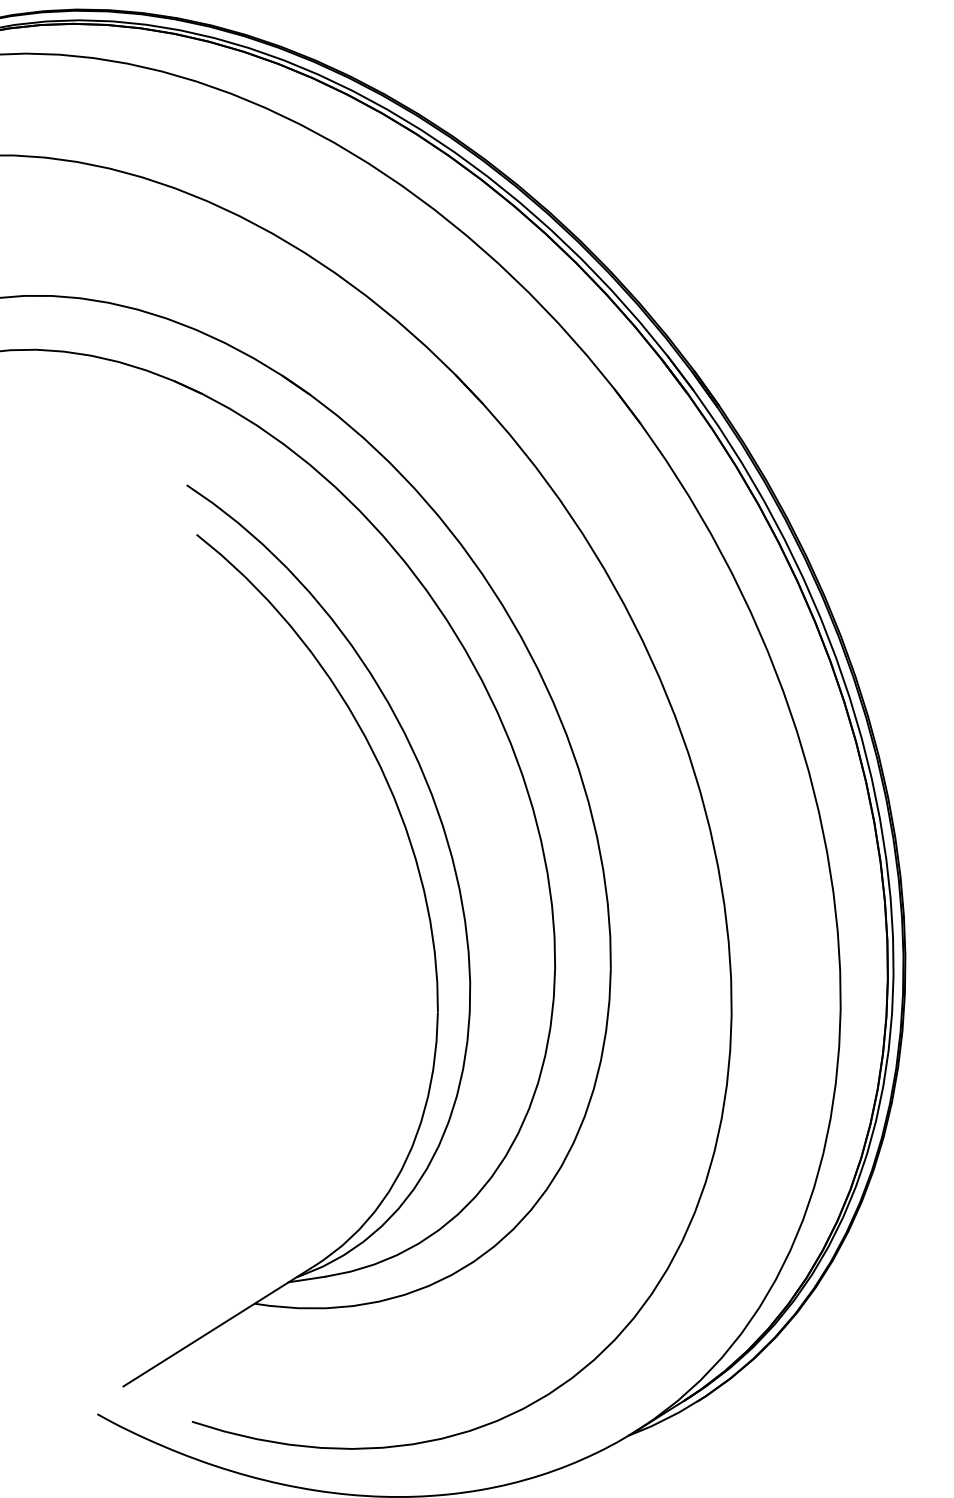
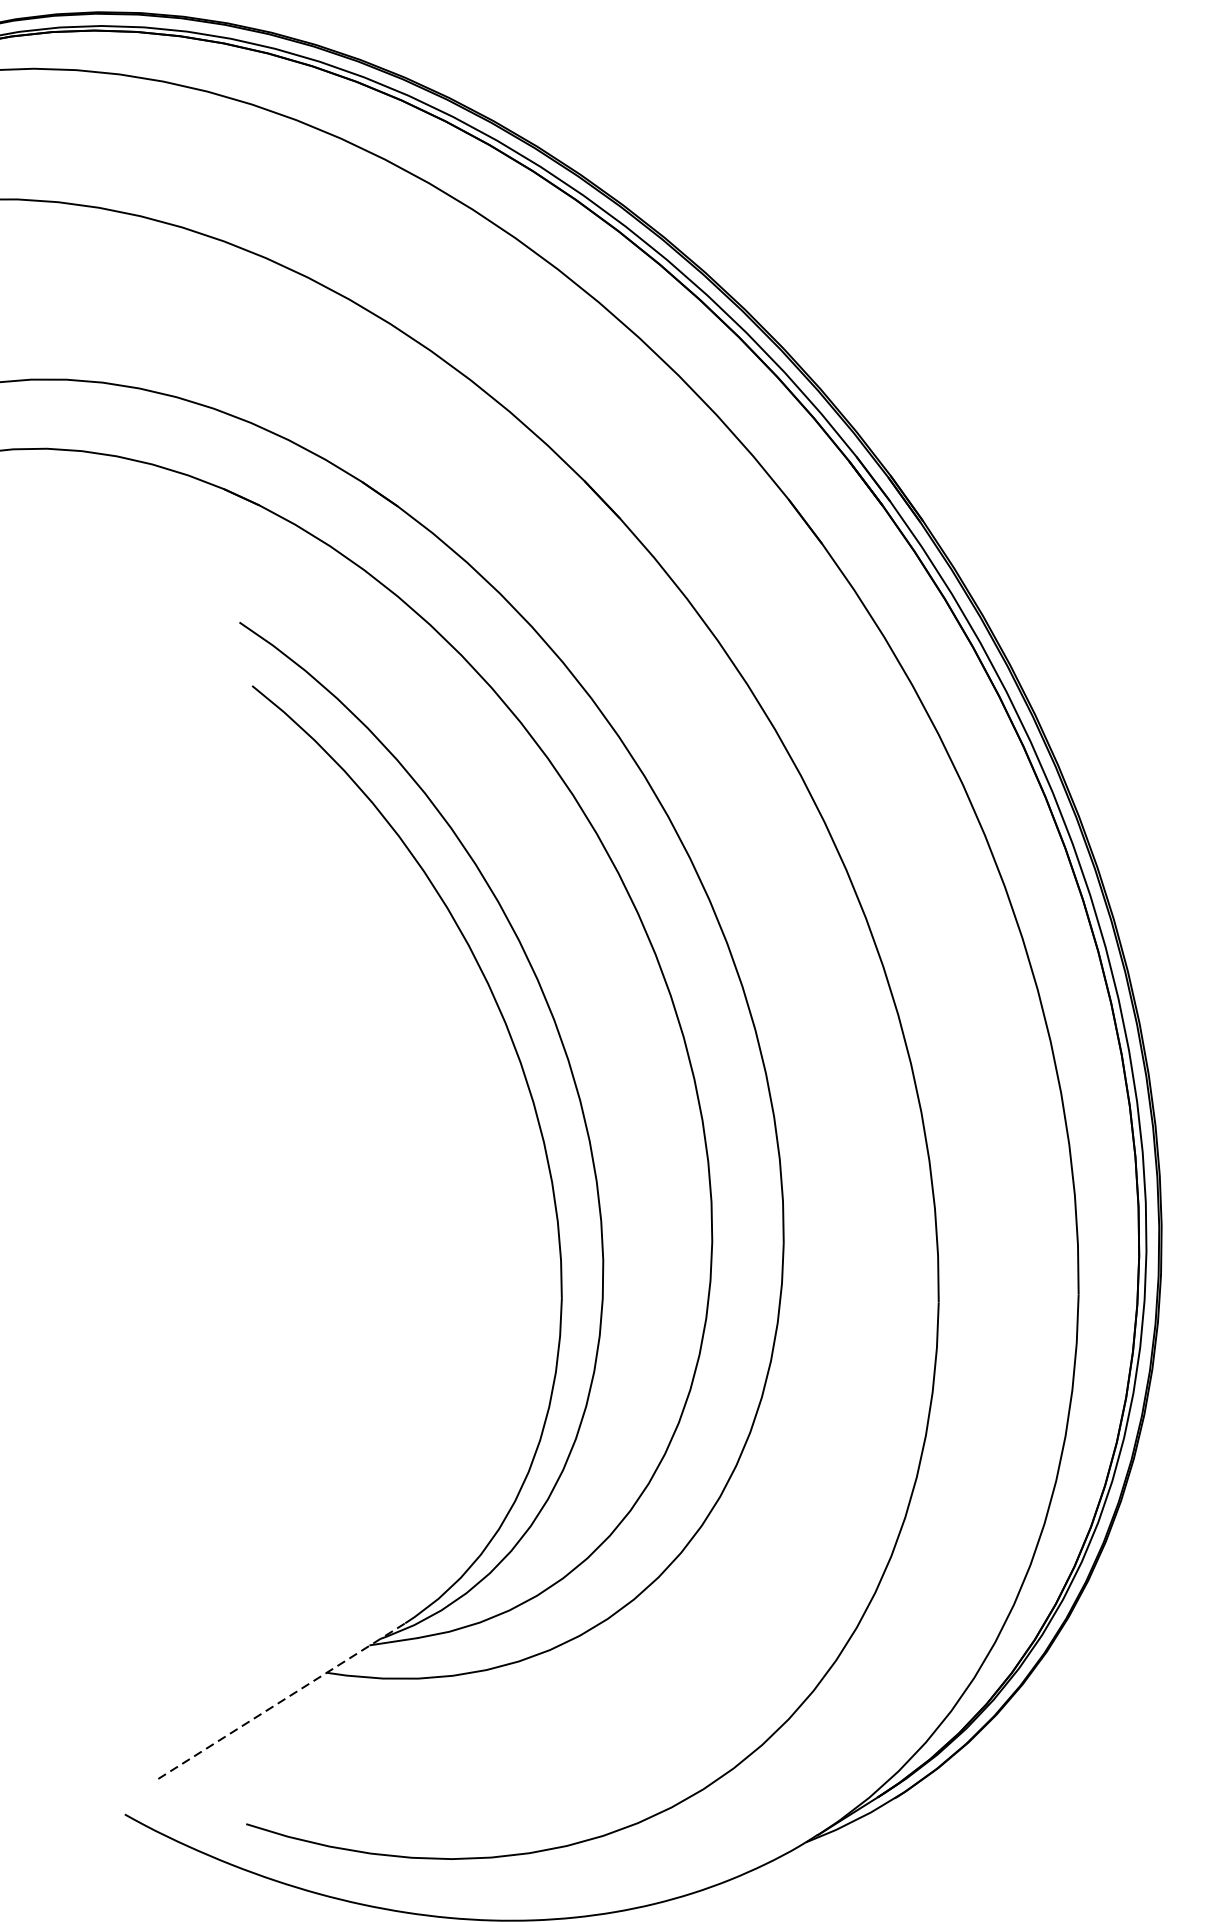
line: (219, 1325) -> (281, 1700), solid -> dashed

